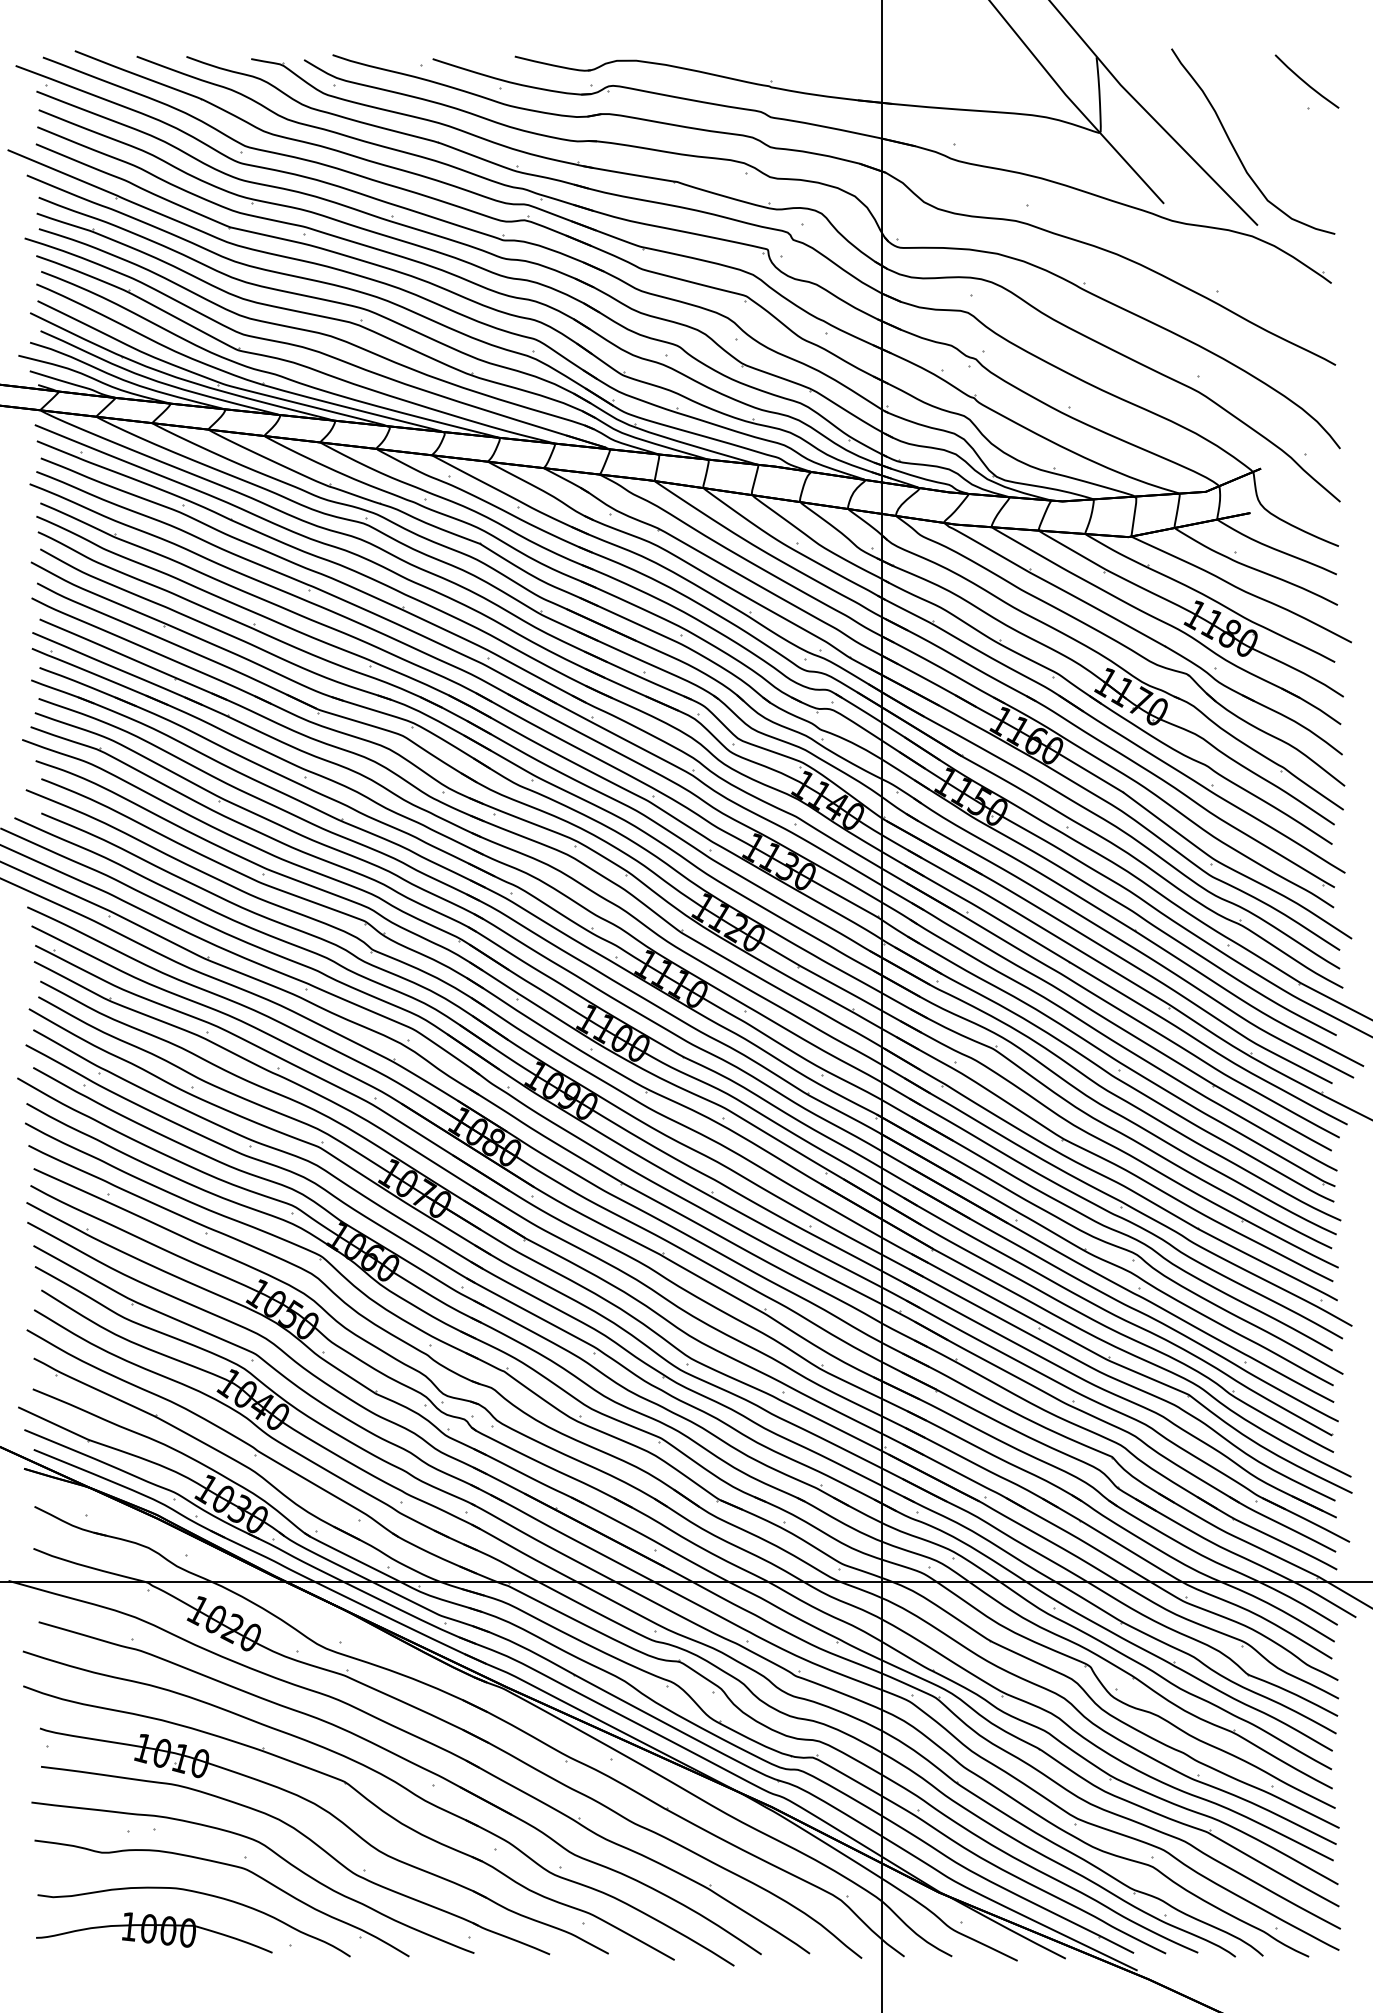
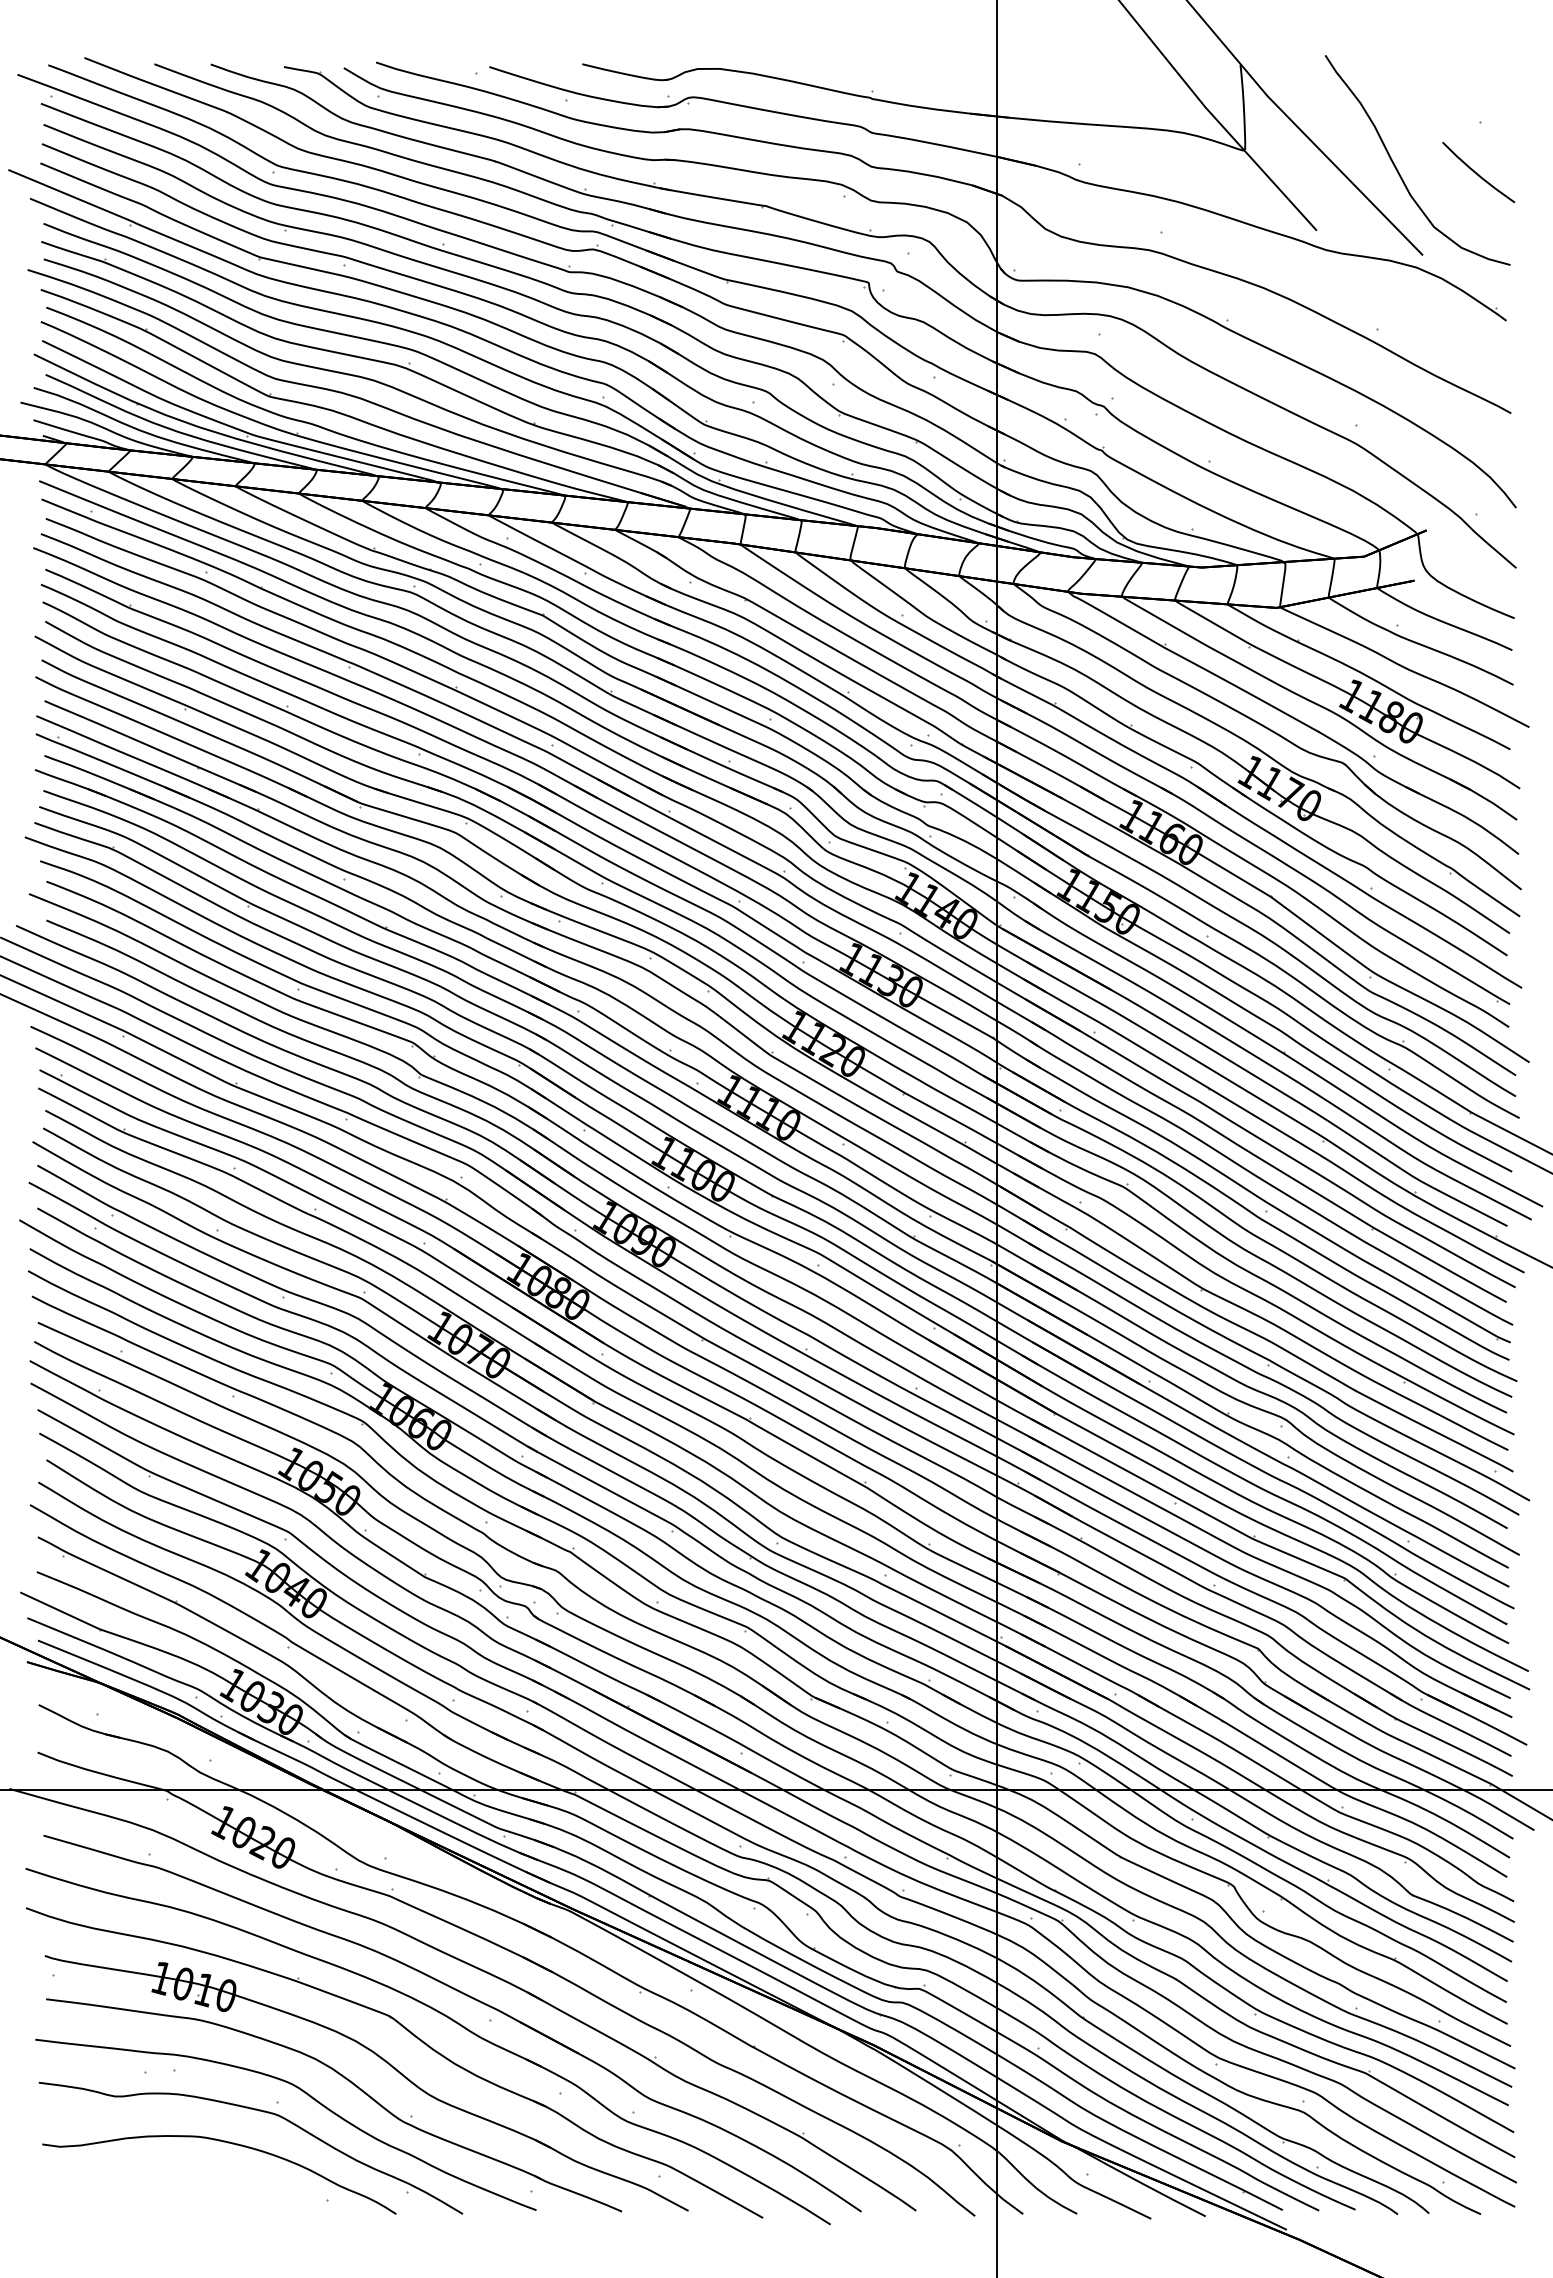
curve: (1306, 82) -> (1478, 173), moved
part: (154, 1933) -> (174, 2187), removed

